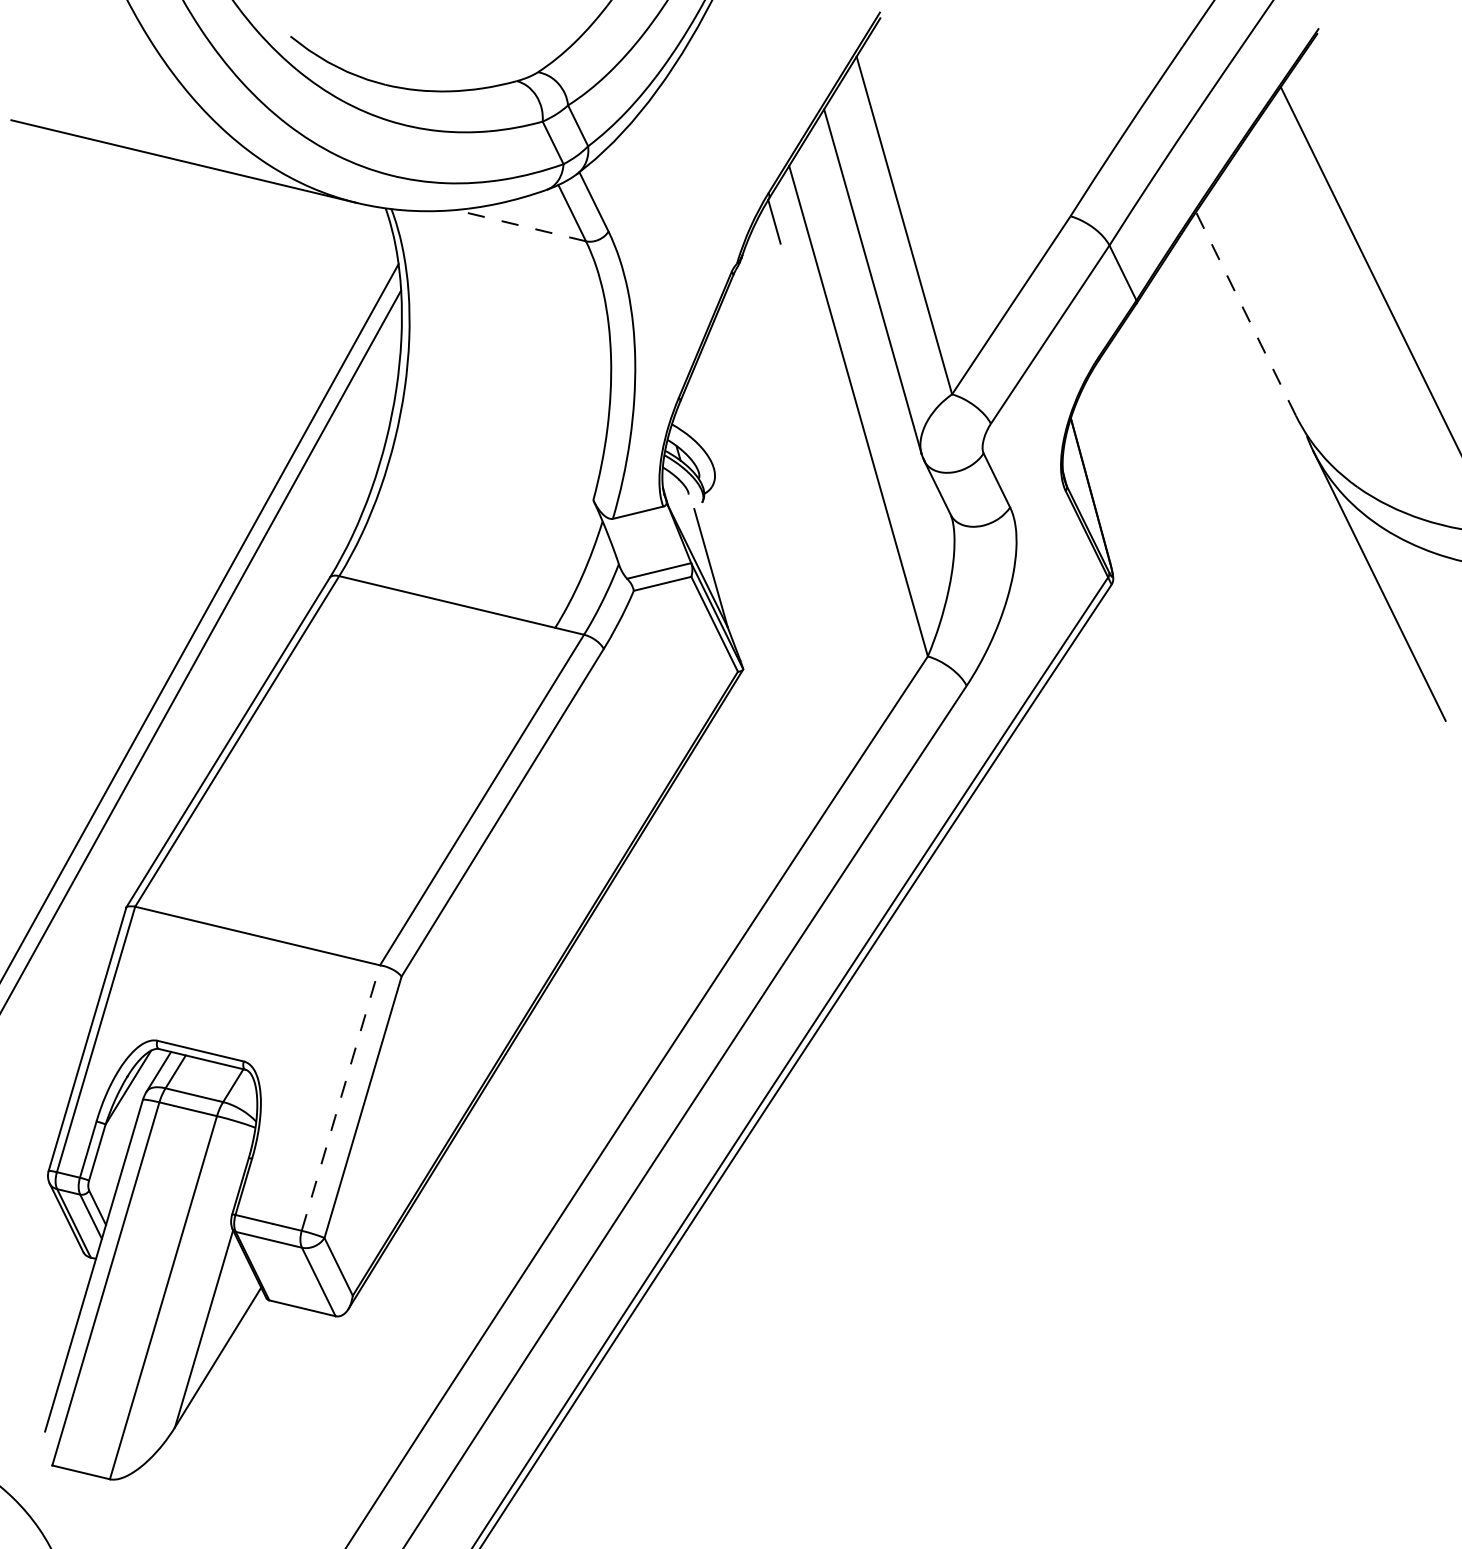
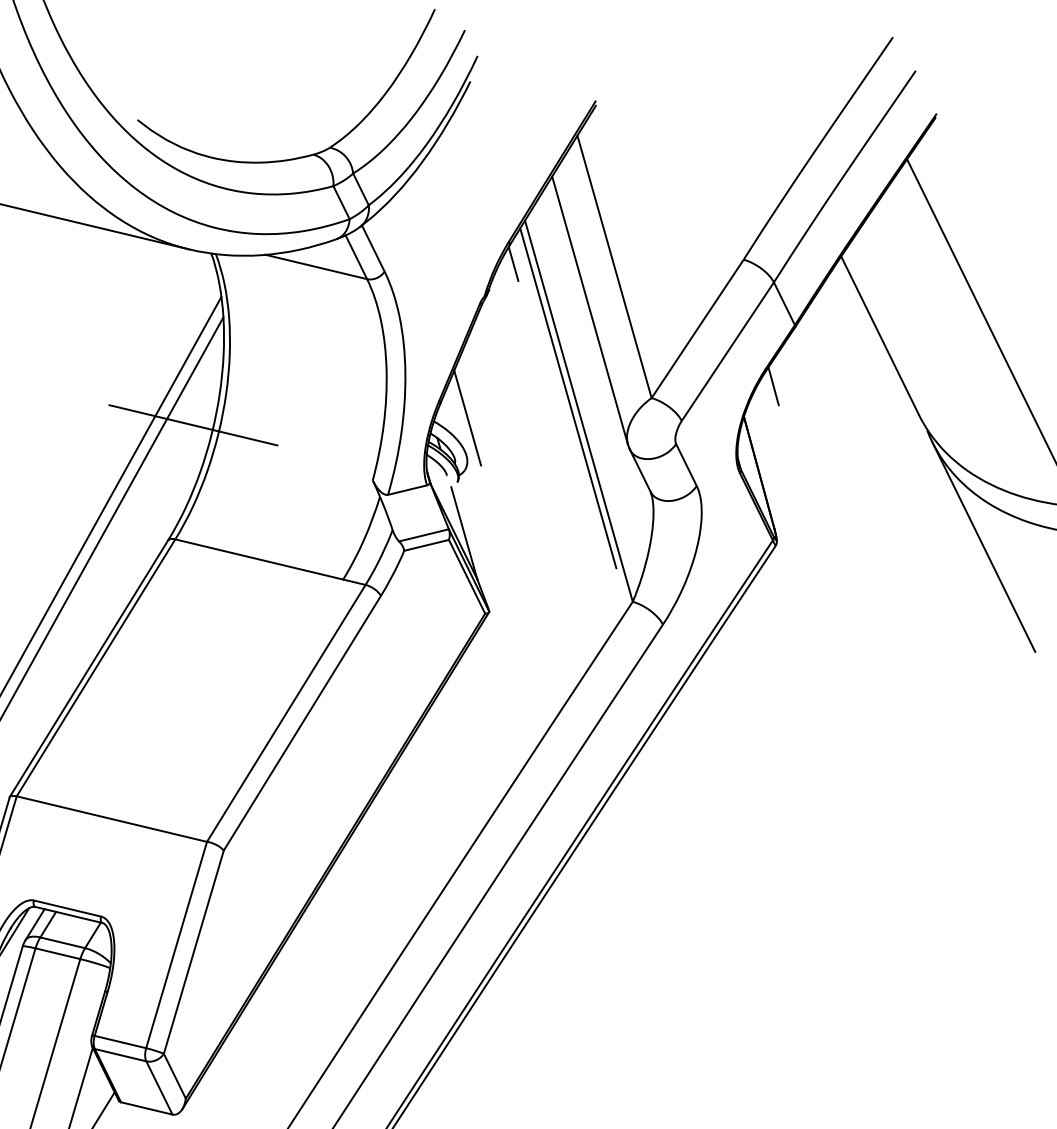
line: (519, 225) -> (315, 266), dashed -> solid
line: (1245, 313) -> (879, 335), dashed -> solid
line: (1108, 378) -> (773, 385), added
line: (844, 394) -> (568, 398), added
line: (715, 420) -> (467, 418), added
line: (362, 429) -> (193, 425), added
line: (341, 1097) -> (177, 944), dashed -> solid

